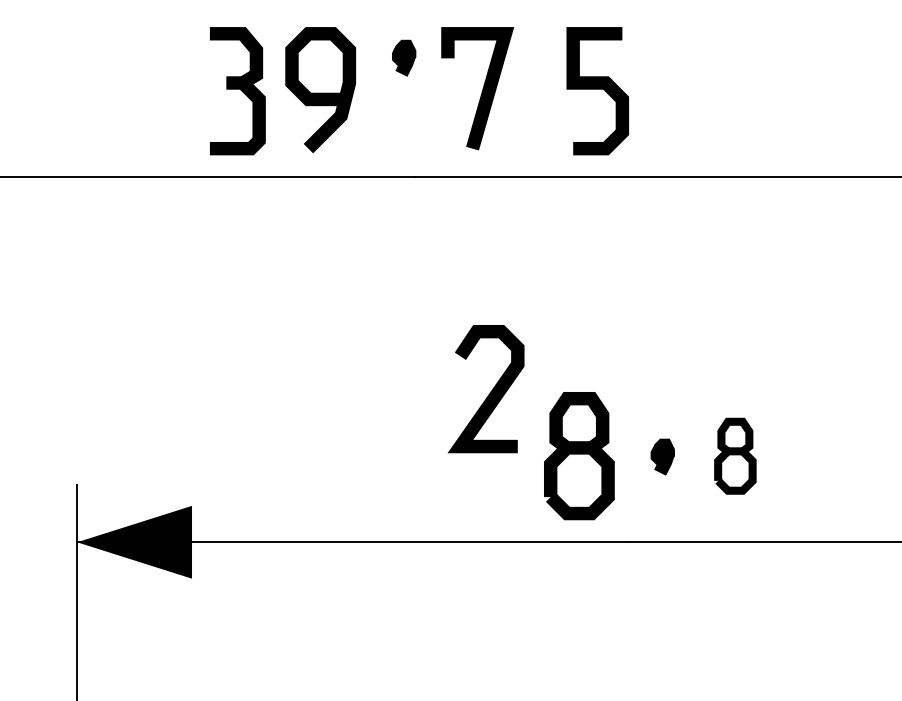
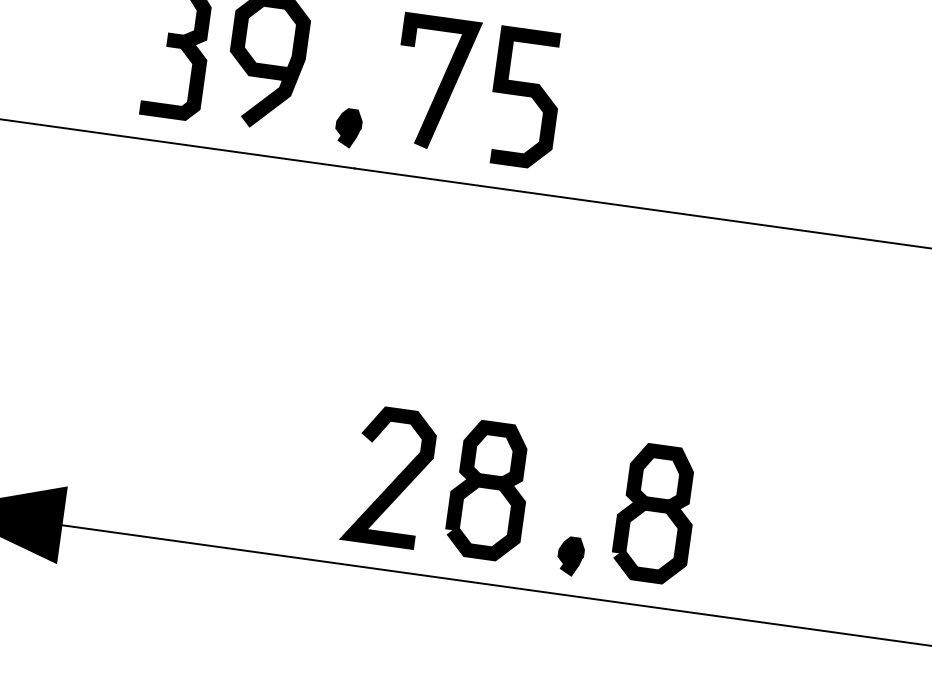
part: (404, 57) -> (349, 127), moved
curve: (597, 89) -> (525, 96), moved
curve: (490, 391) -> (393, 480), moved
part: (662, 456) -> (570, 555), moved
part: (735, 456) -> (655, 514), size x1.67

